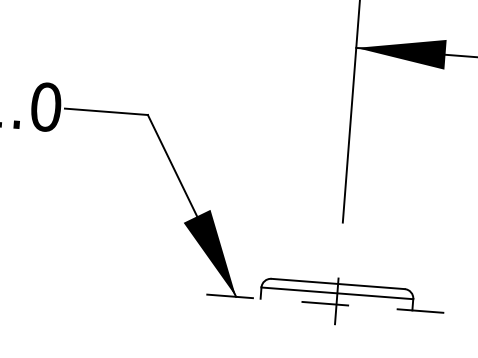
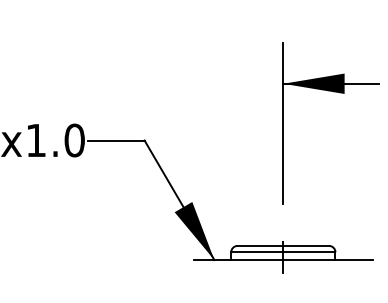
line: (336, 305) -> (283, 260), dashed -> solid

